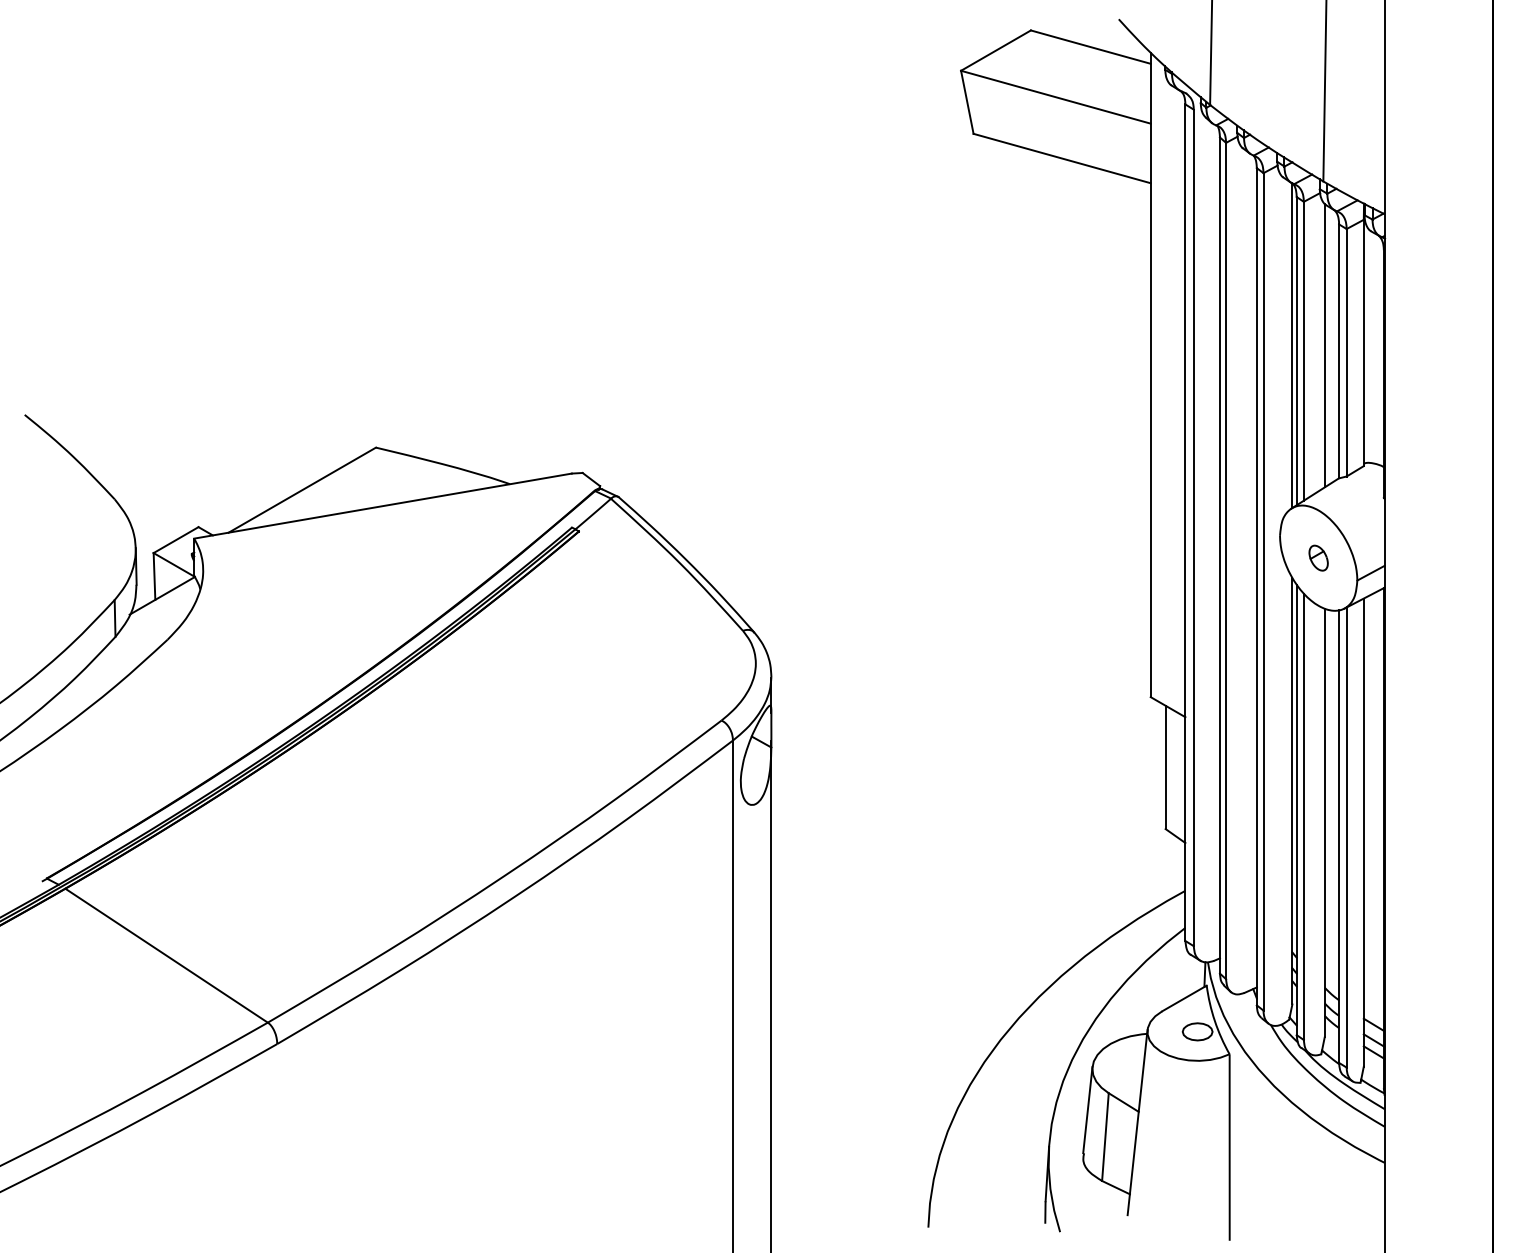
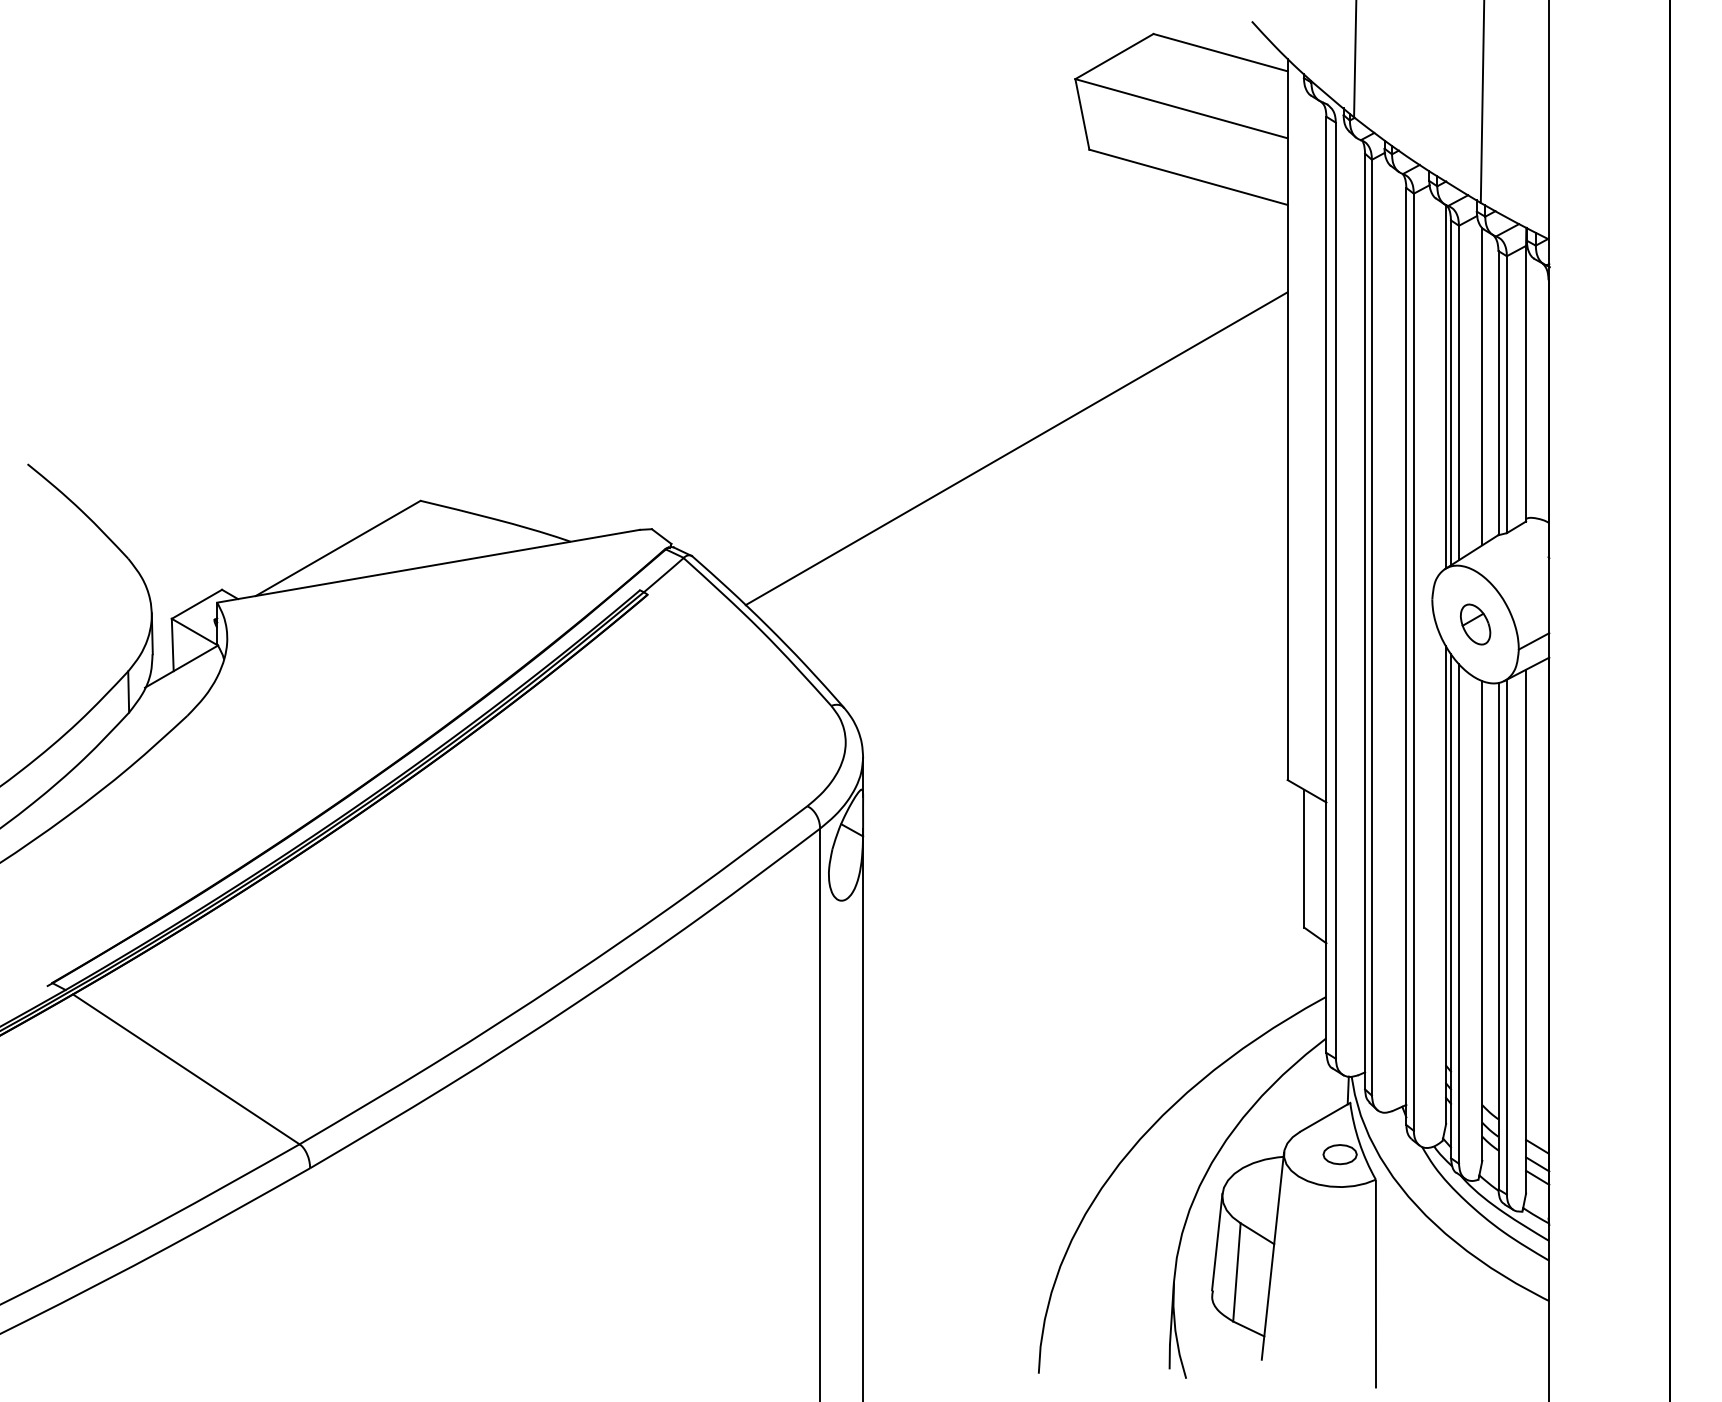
line: (908, 400) -> (1016, 448), added
part: (1318, 558) -> (1475, 624), size x1.43

